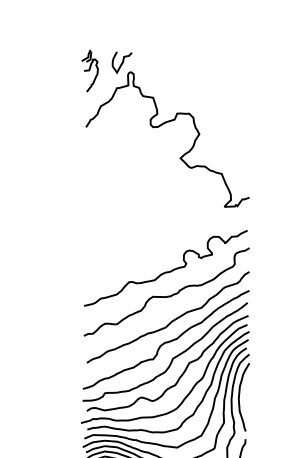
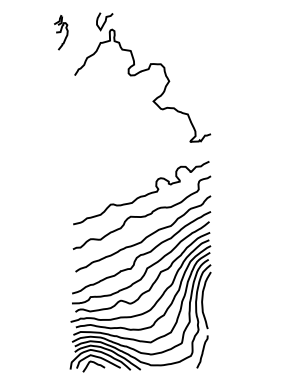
part: (90, 70) -> (61, 32), moved

